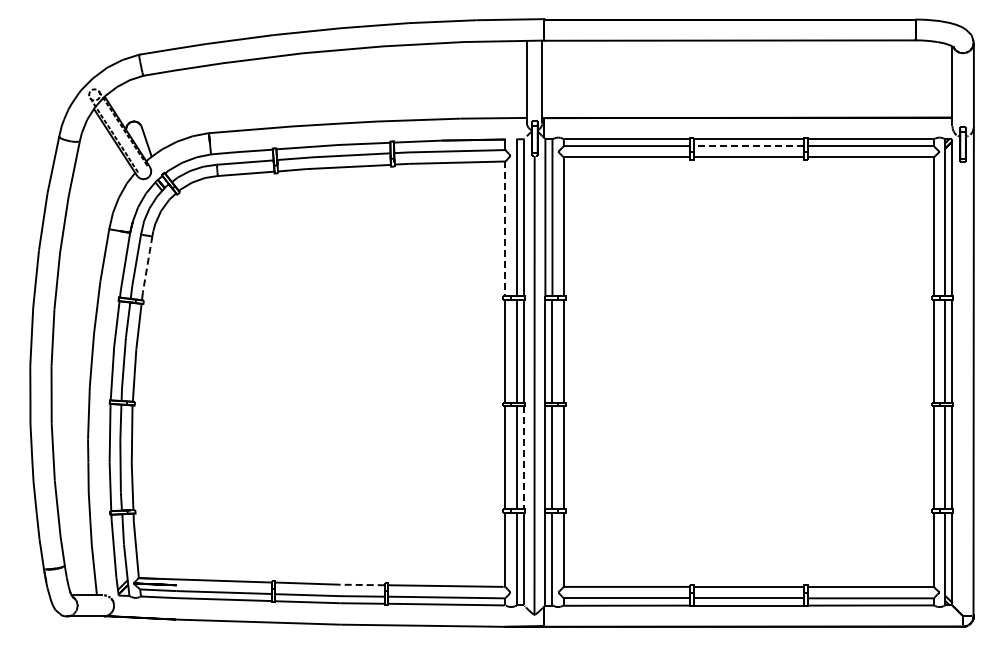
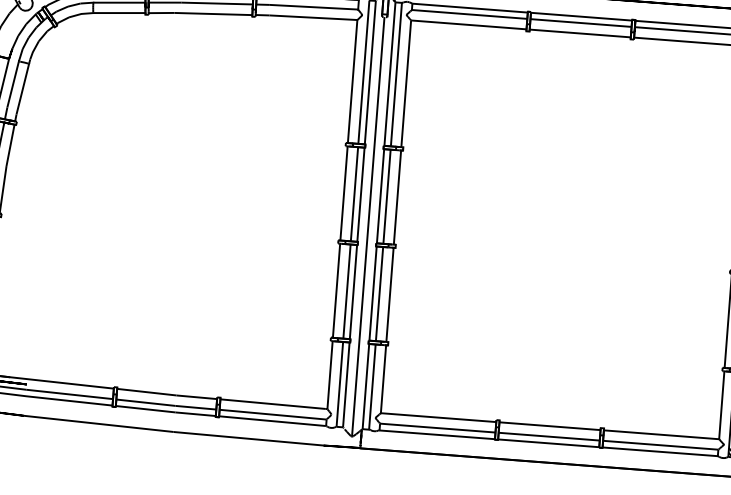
line: (748, 146) -> (580, 23), dashed -> solid
line: (505, 229) -> (352, 82), dashed -> solid
line: (147, 264) -> (22, 89), dashed -> solid
line: (523, 458) -> (352, 292), dashed -> solid
line: (361, 584) -> (195, 396), dashed -> solid

